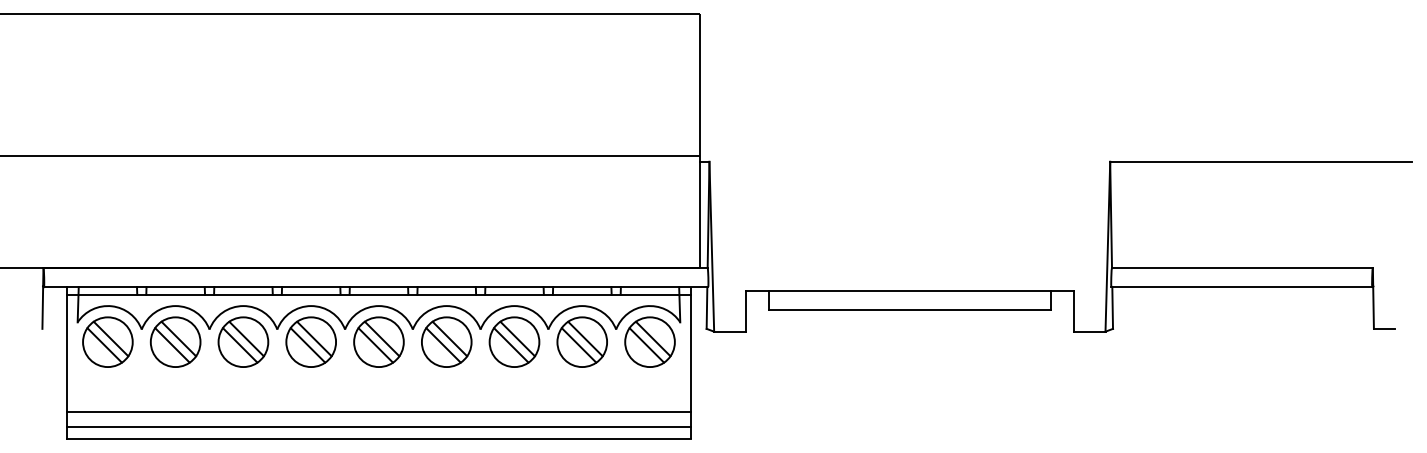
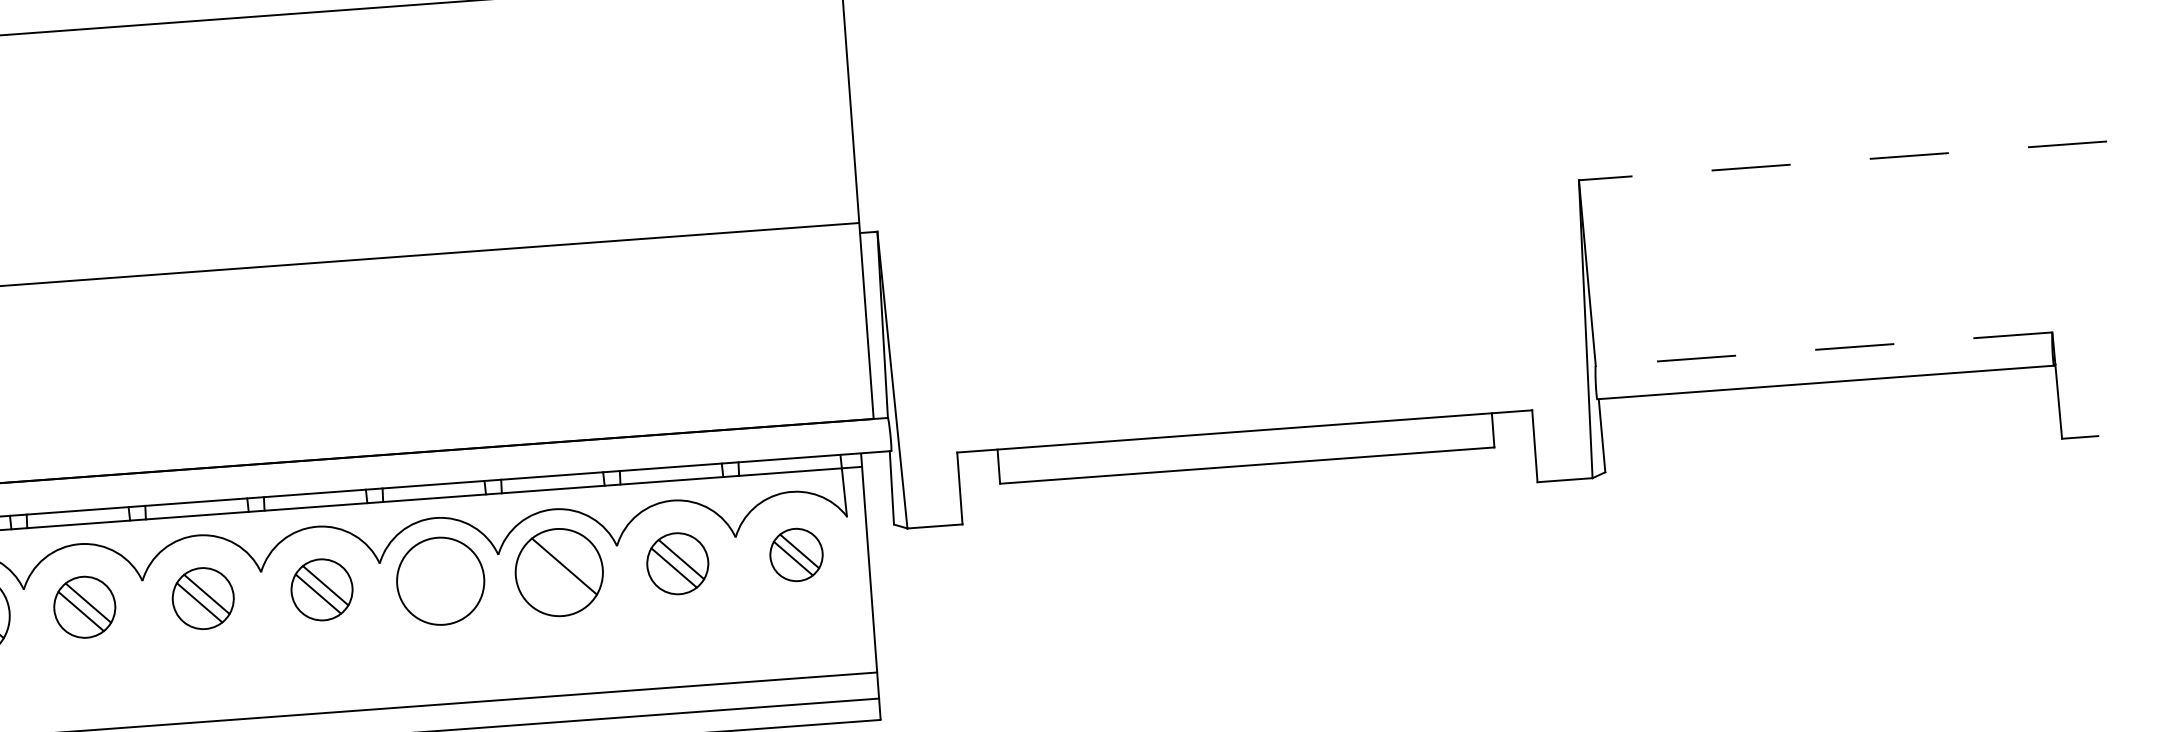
line: (1261, 161) -> (1843, 160), solid -> dashed
line: (1241, 268) -> (1822, 350), solid -> dashed
line: (449, 338) -> (445, 574), removed
part: (243, 341) -> (84, 606), size x0.7
part: (310, 341) -> (202, 597), size x0.7
part: (378, 341) -> (321, 588), size x0.7
part: (581, 341) -> (676, 562), size x0.7
part: (649, 341) -> (795, 553), size x0.6
line: (443, 345) -> (435, 587), removed
line: (511, 345) -> (554, 578), removed

